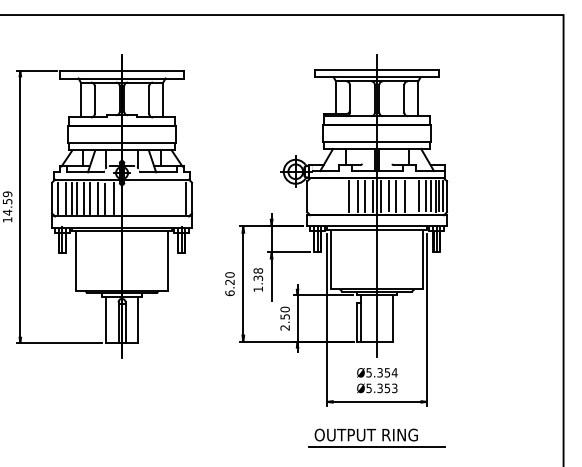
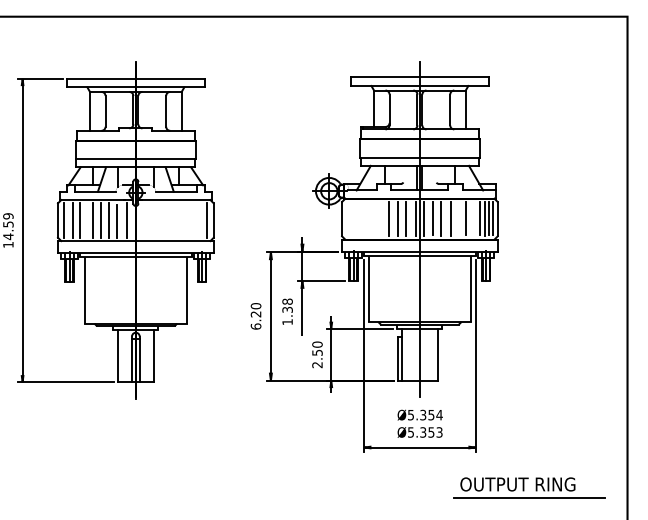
line: (425, 196) -> (473, 218), removed
line: (76, 198) -> (85, 220), removed
part: (376, 437) -> (529, 487), moved

